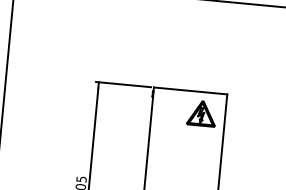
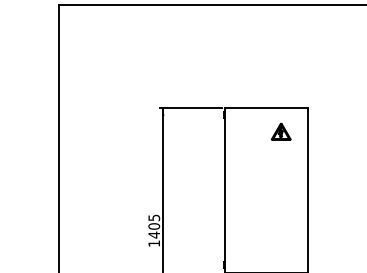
part: (201, 113) -> (280, 131), size x0.6

